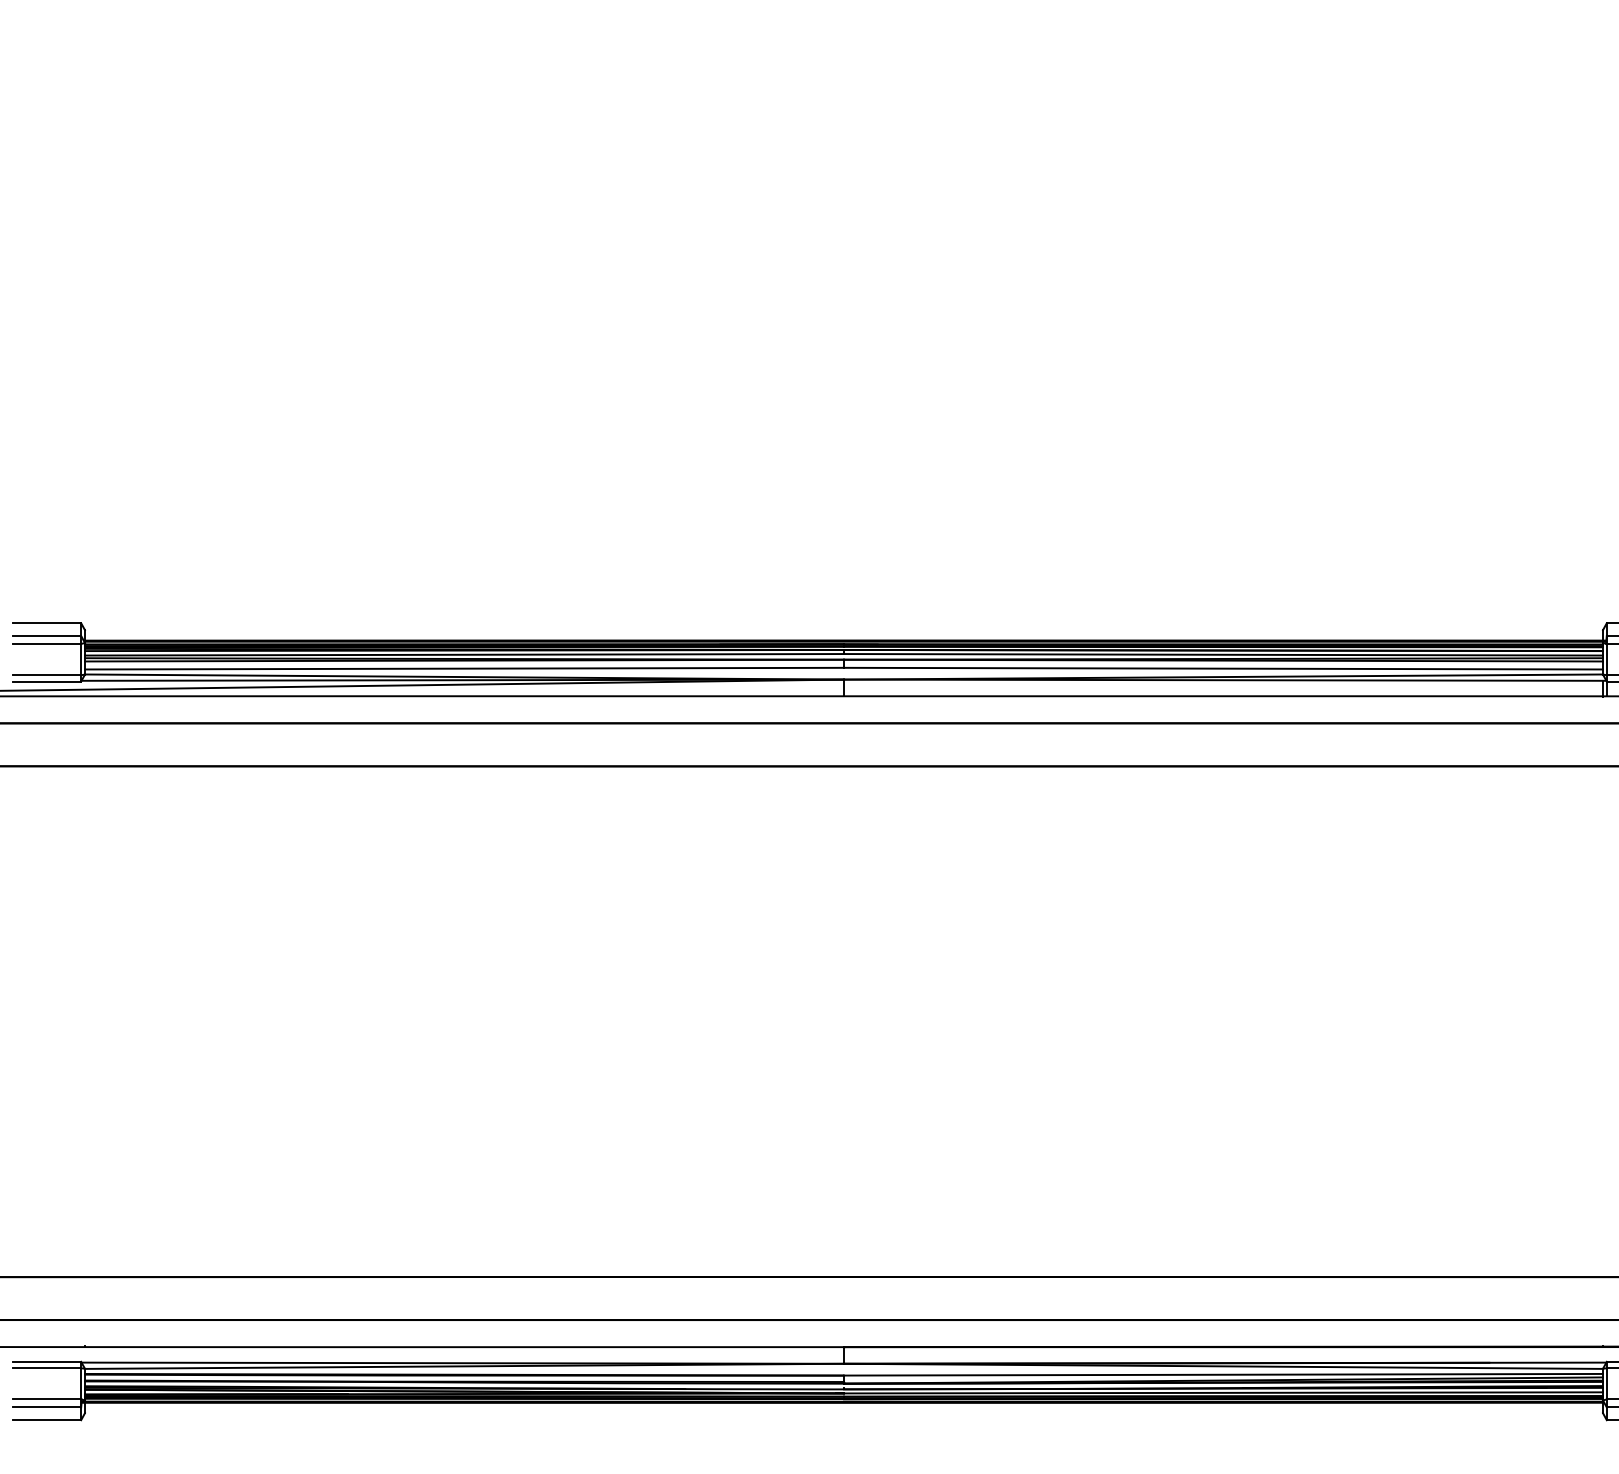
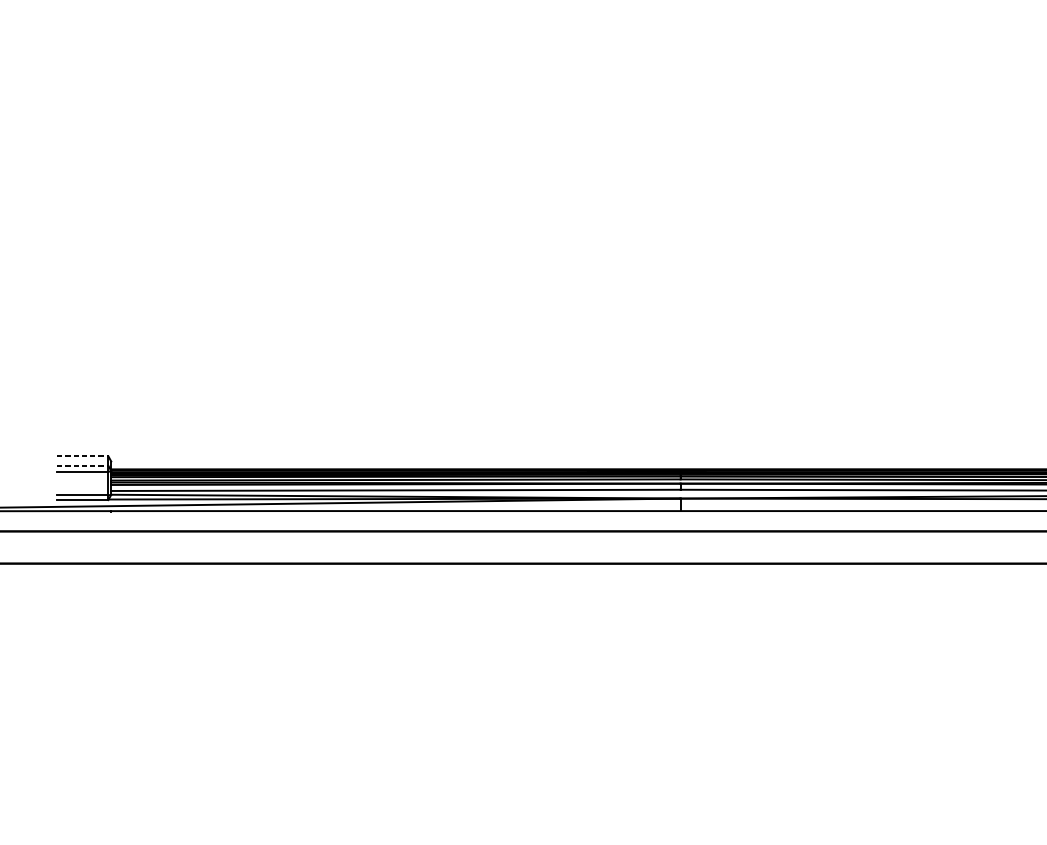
line: (47, 623) -> (83, 456), solid -> dashed
line: (47, 635) -> (83, 465), solid -> dashed

